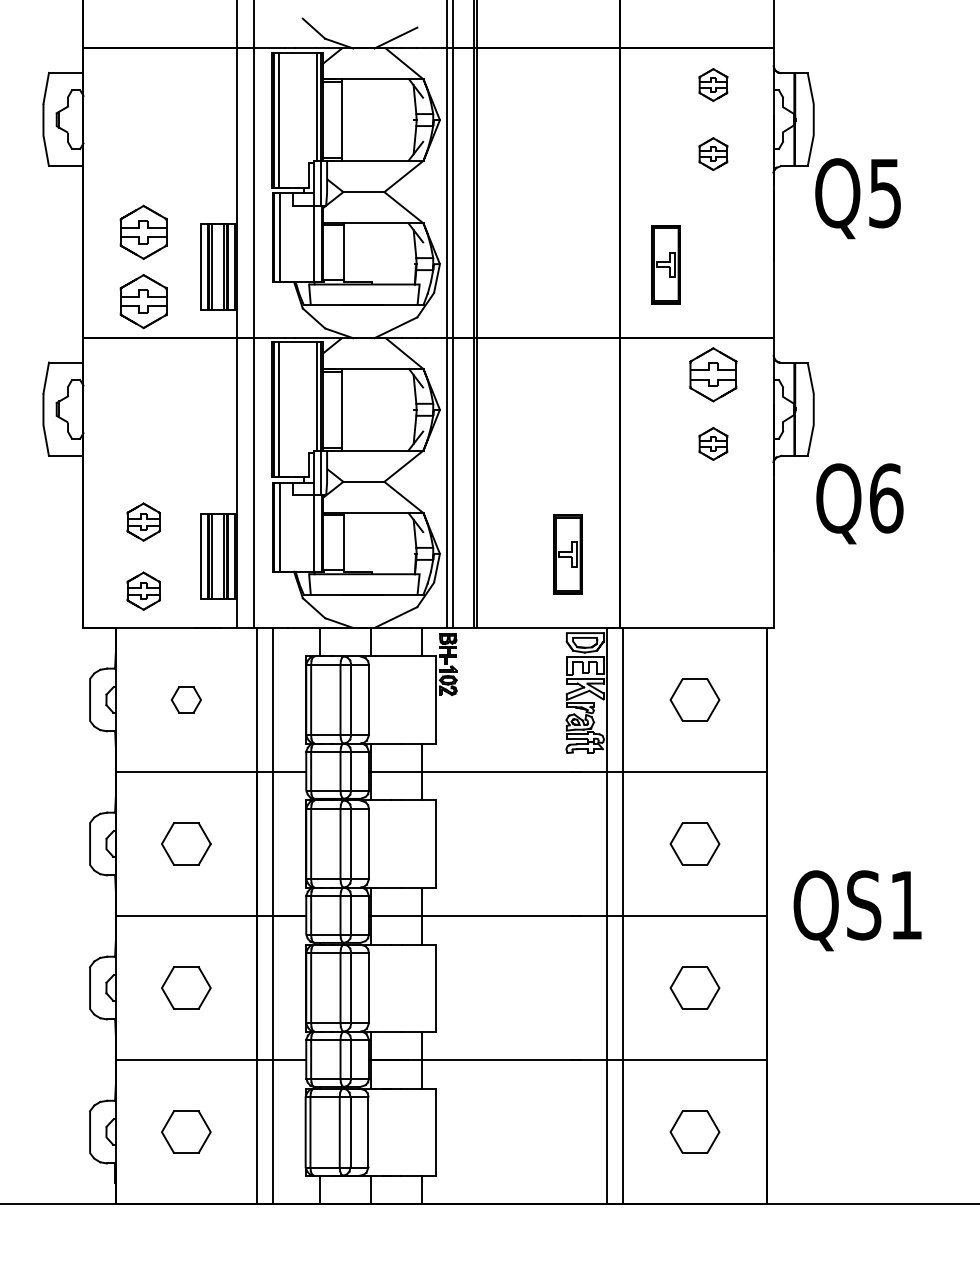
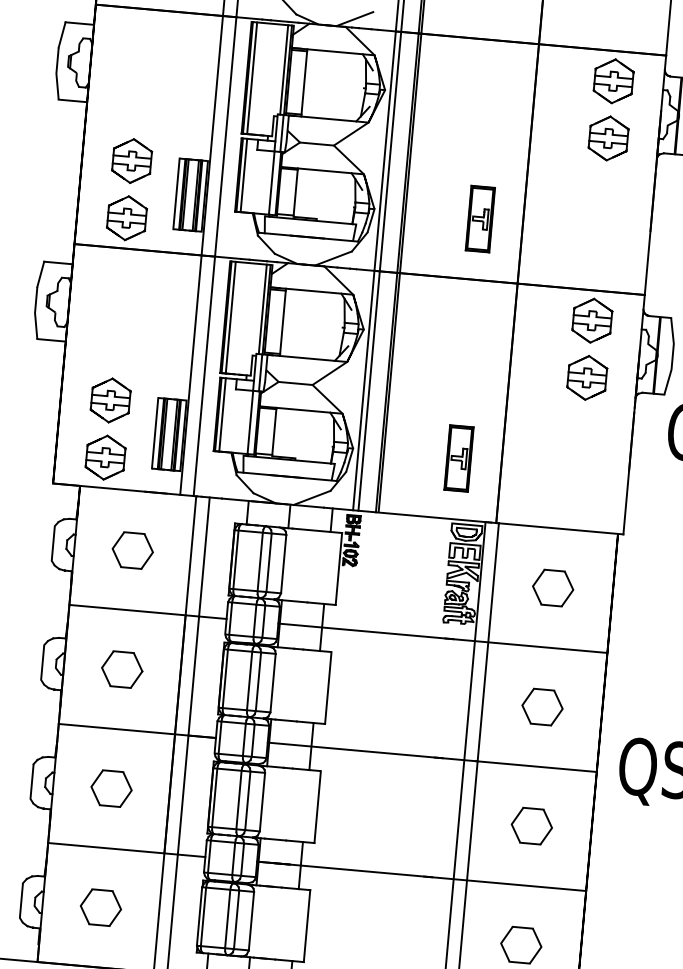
part: (713, 84) -> (613, 80), size x1.67
part: (713, 153) -> (608, 137), size x1.67
part: (665, 264) -> (479, 218), moved
part: (713, 443) -> (587, 377), size x1.67
part: (143, 521) -> (110, 399), size x1.43
part: (143, 590) -> (105, 456), size x1.43
part: (186, 699) -> (132, 550), size x1.67

